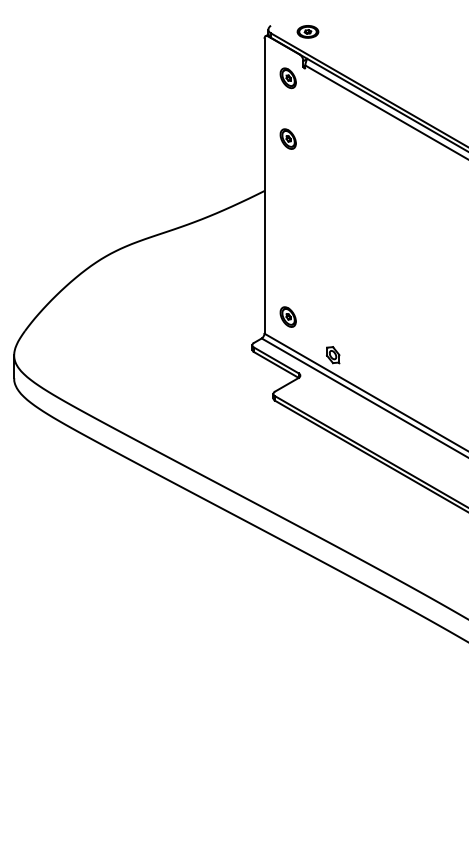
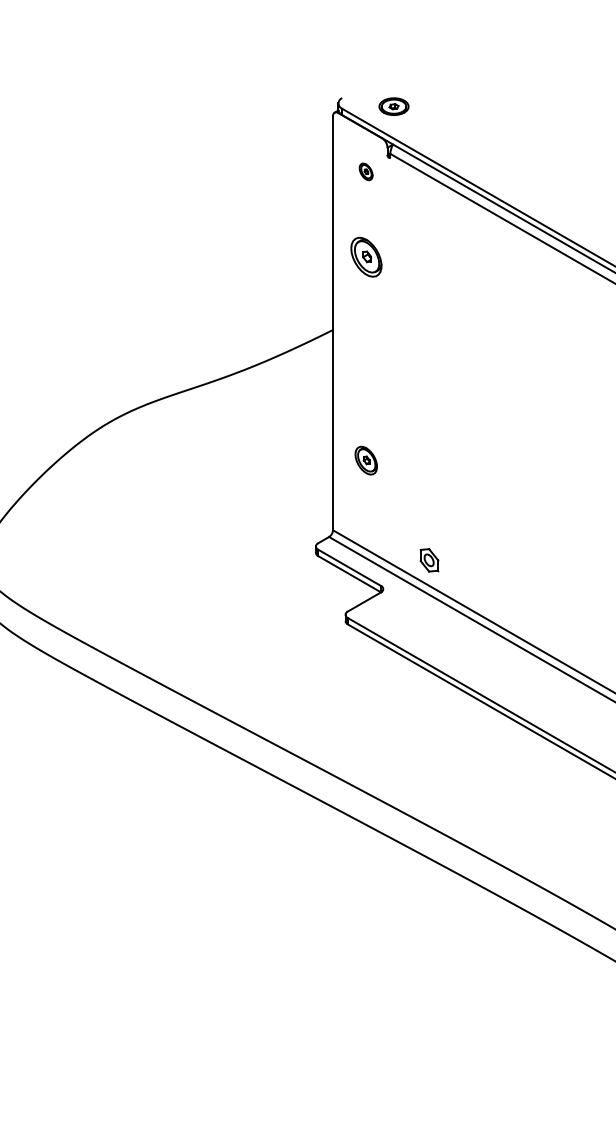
part: (287, 78) -> (365, 172), size x0.6
part: (287, 138) -> (365, 256), size x1.4
part: (287, 316) -> (365, 459), moved

